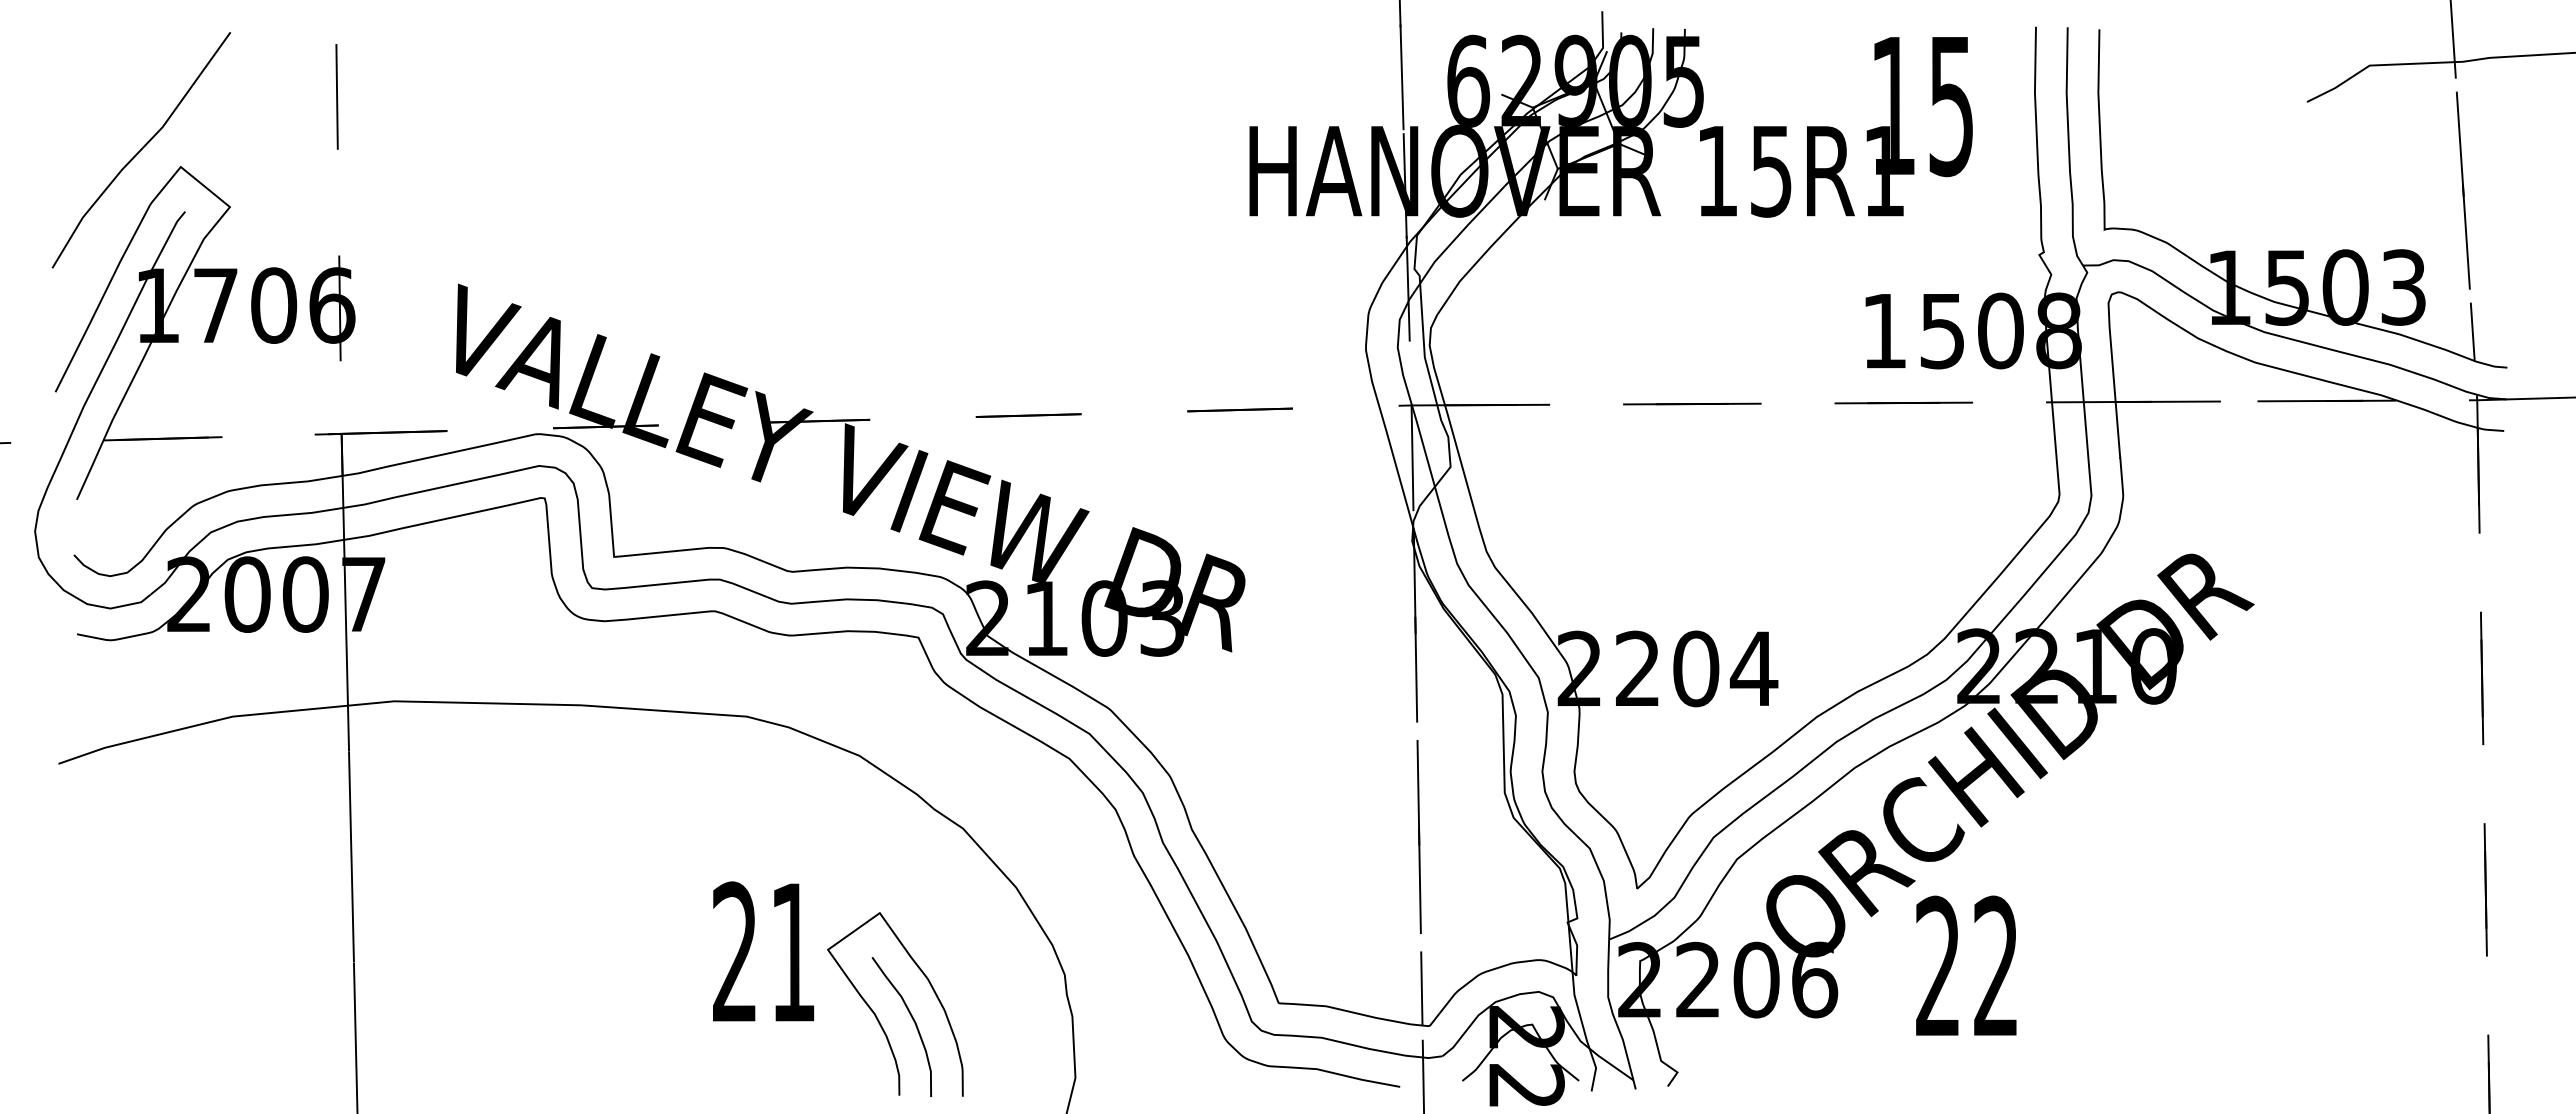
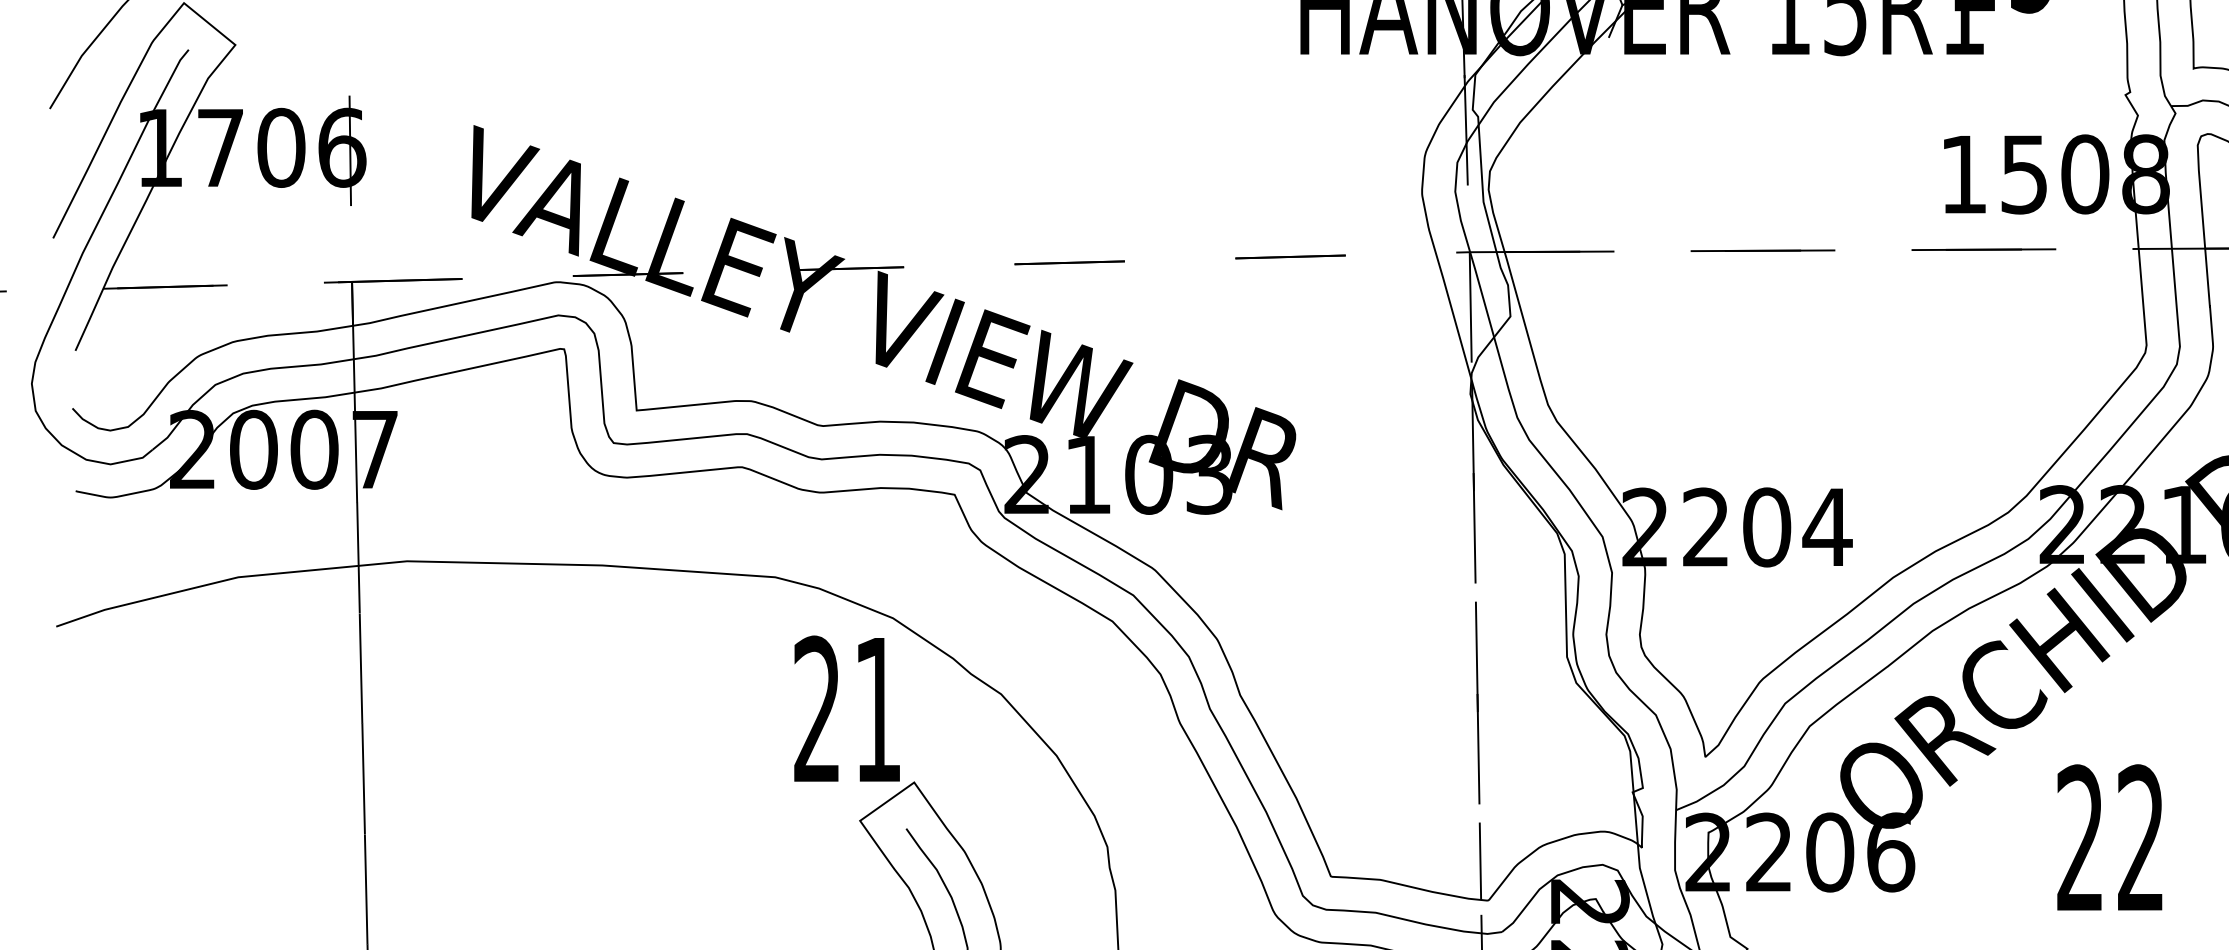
text: (763, 951) -> (847, 708), moved
text: (1966, 965) -> (2109, 837), moved

